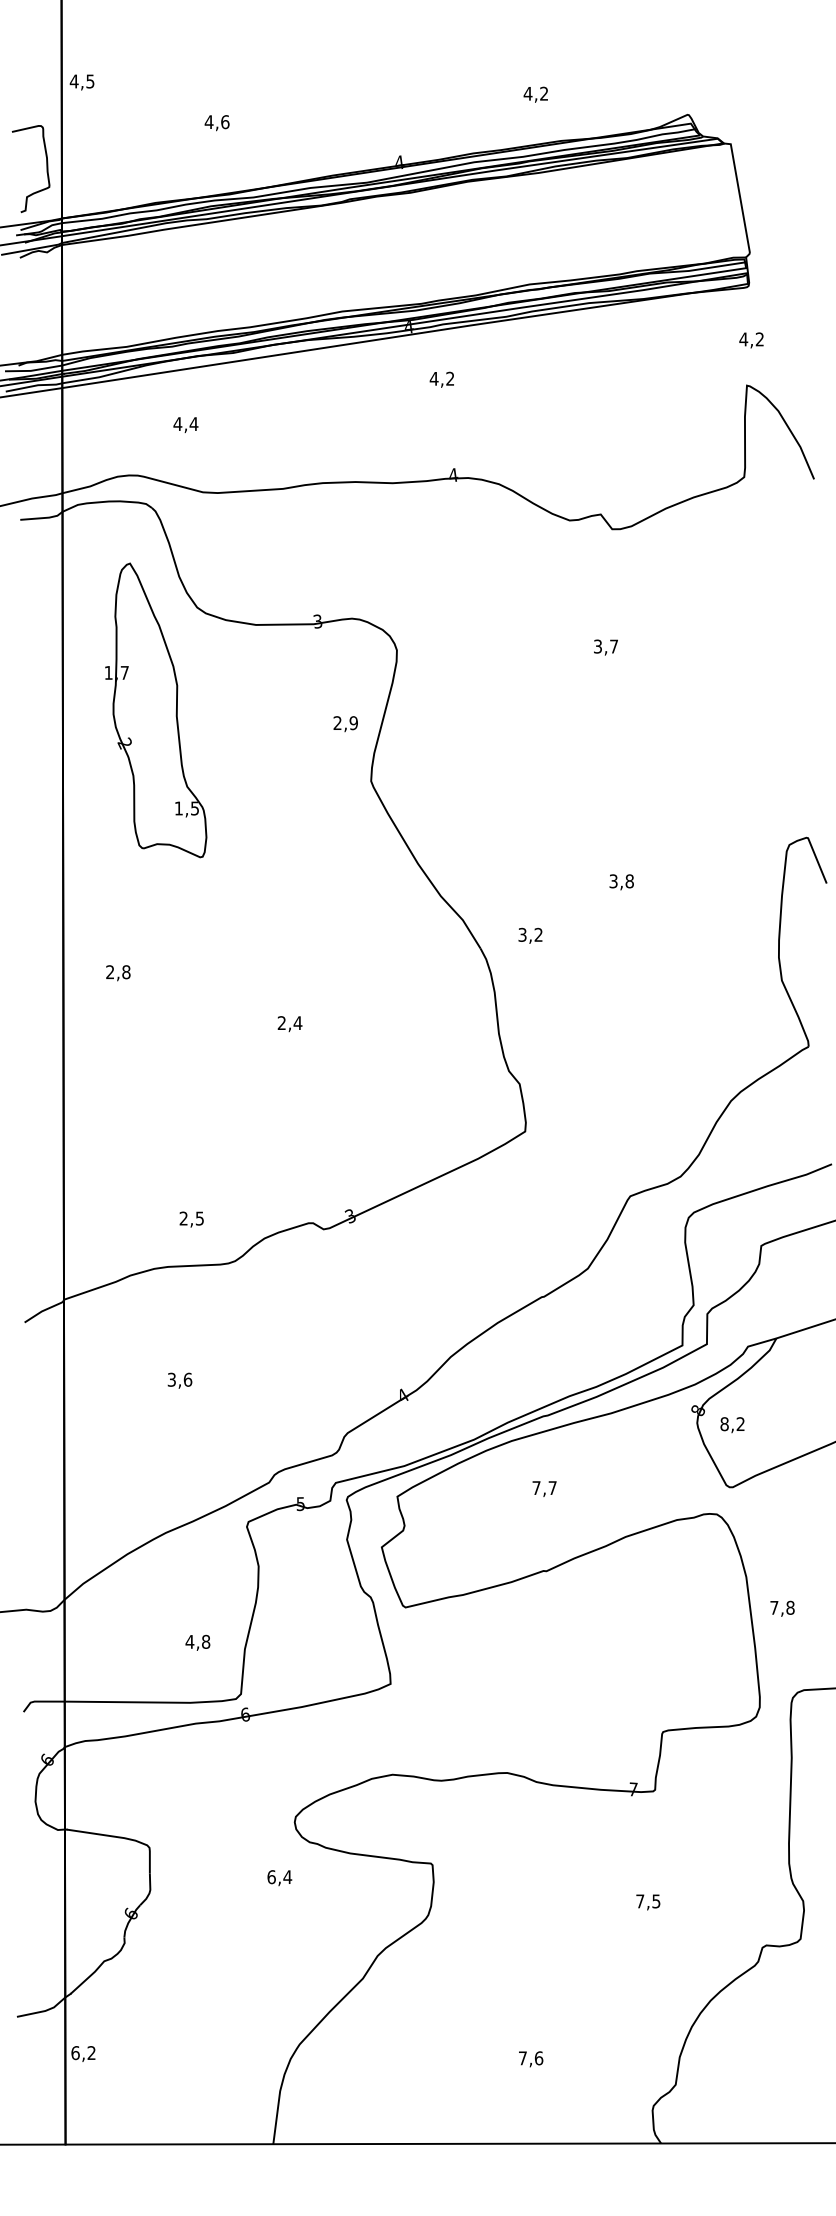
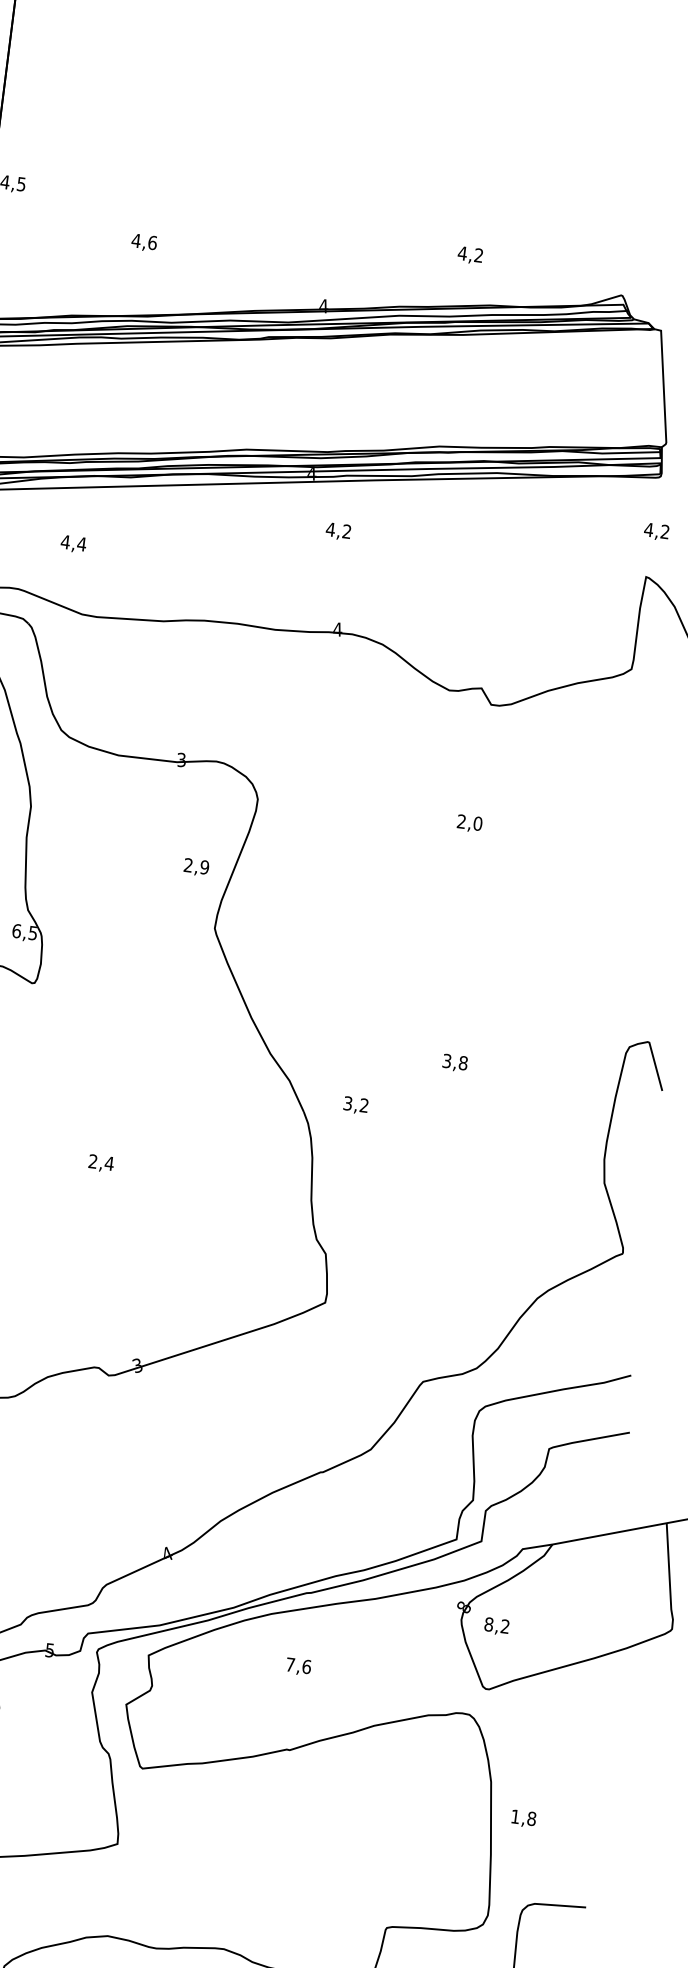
text: (606, 646) -> (470, 822), 3,7 -> 2,0
text: (178, 808) -> (16, 931), 1,5 -> 6,5
text: (552, 1488) -> (306, 1667), 7,7 -> 7,6
text: (774, 1607) -> (515, 1816), 7,8 -> 1,8

